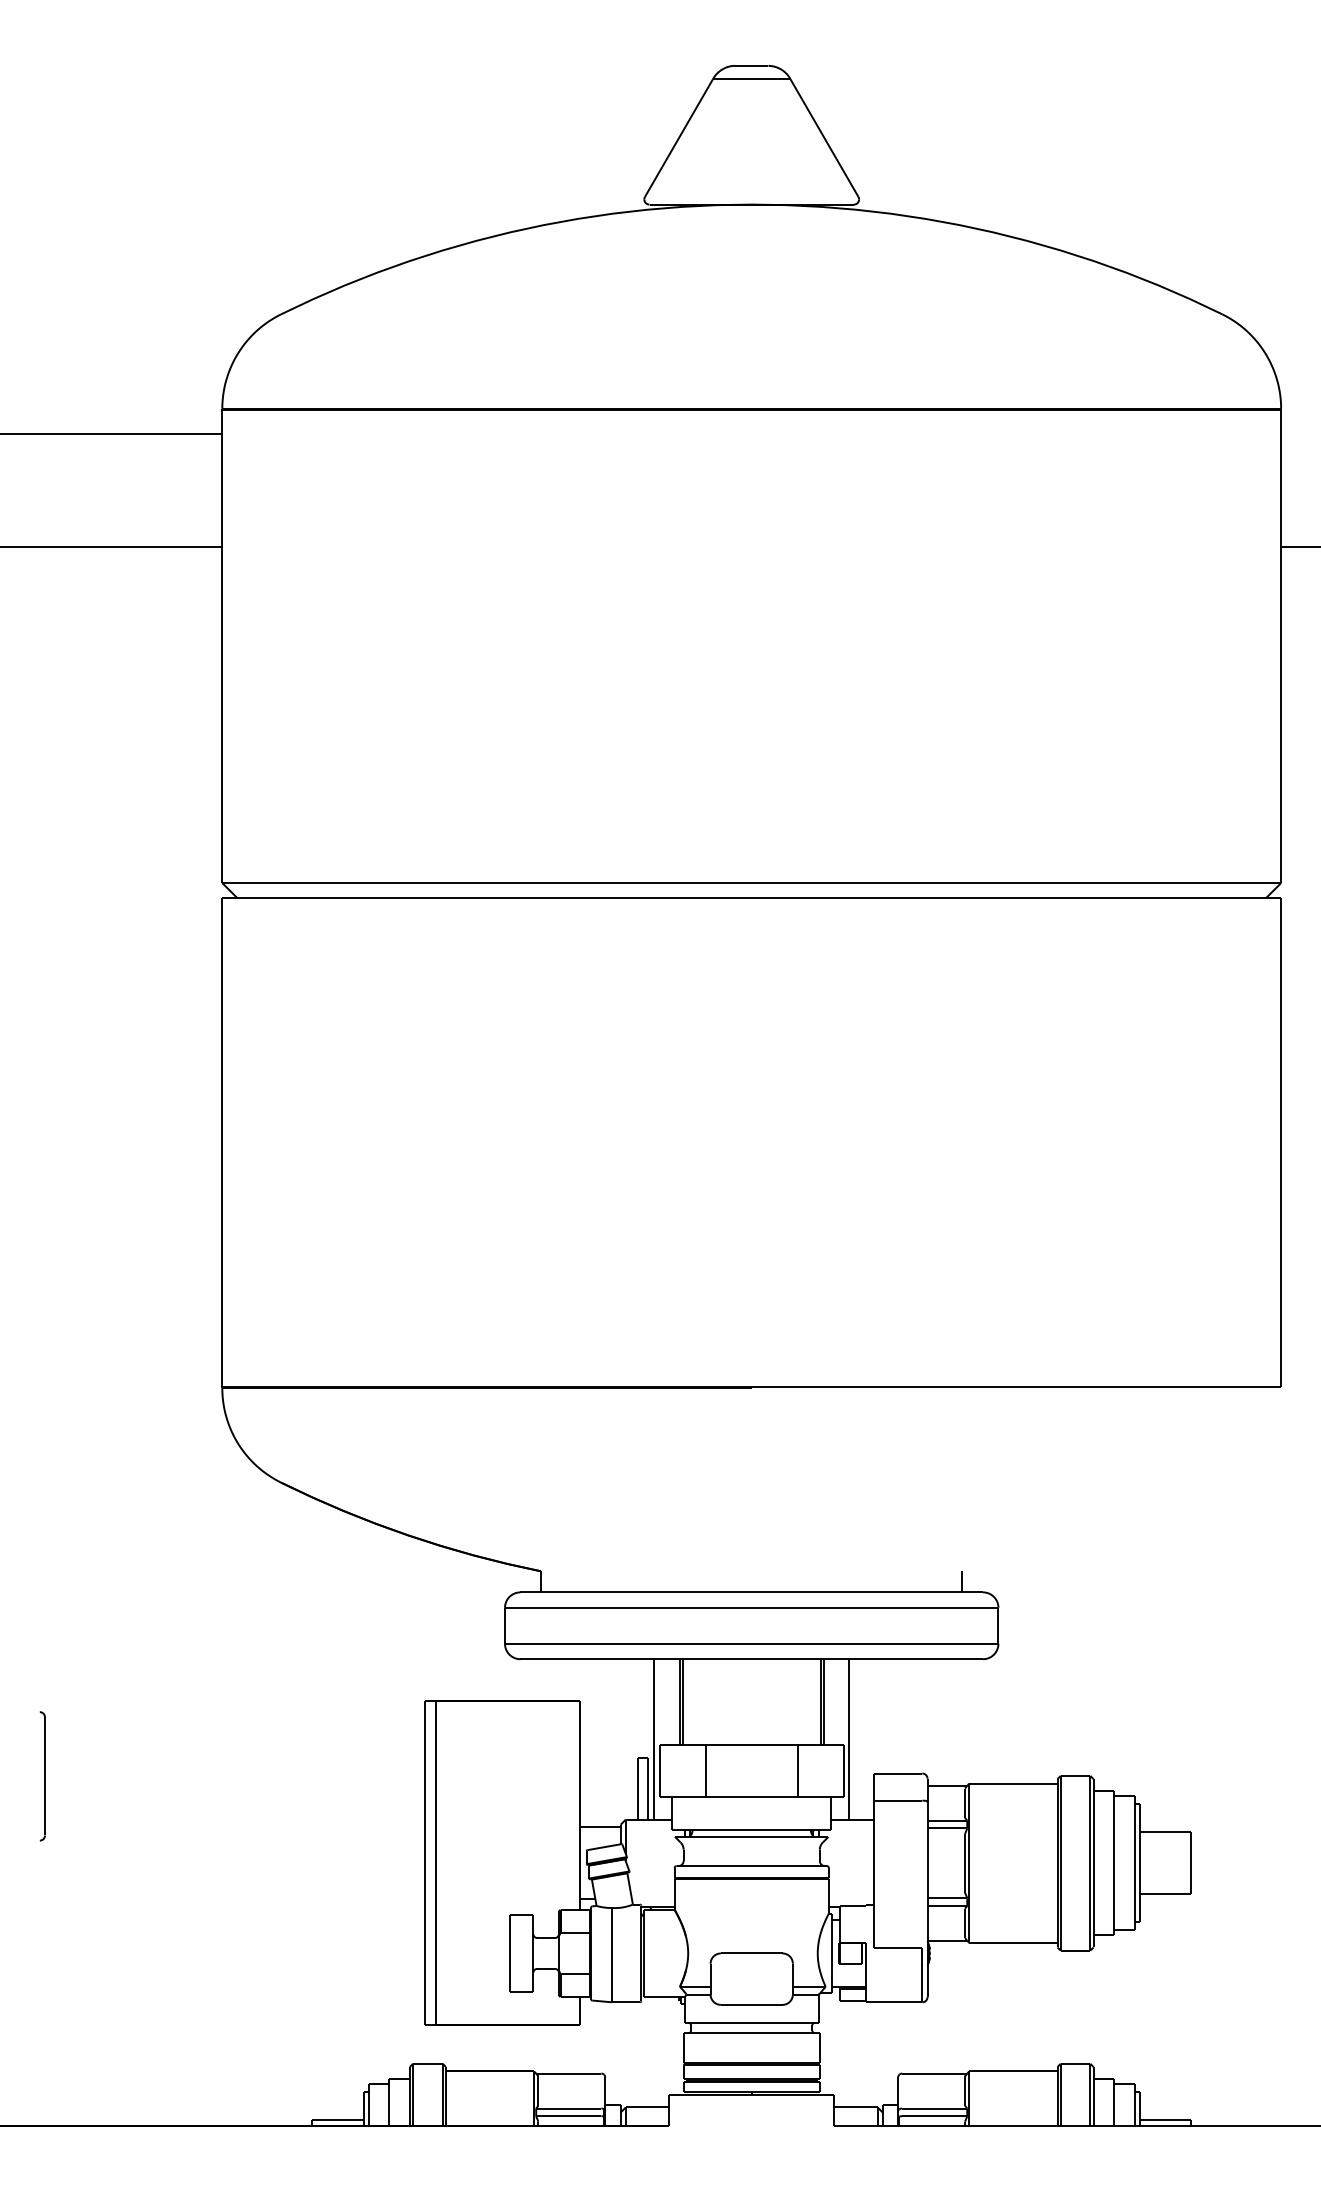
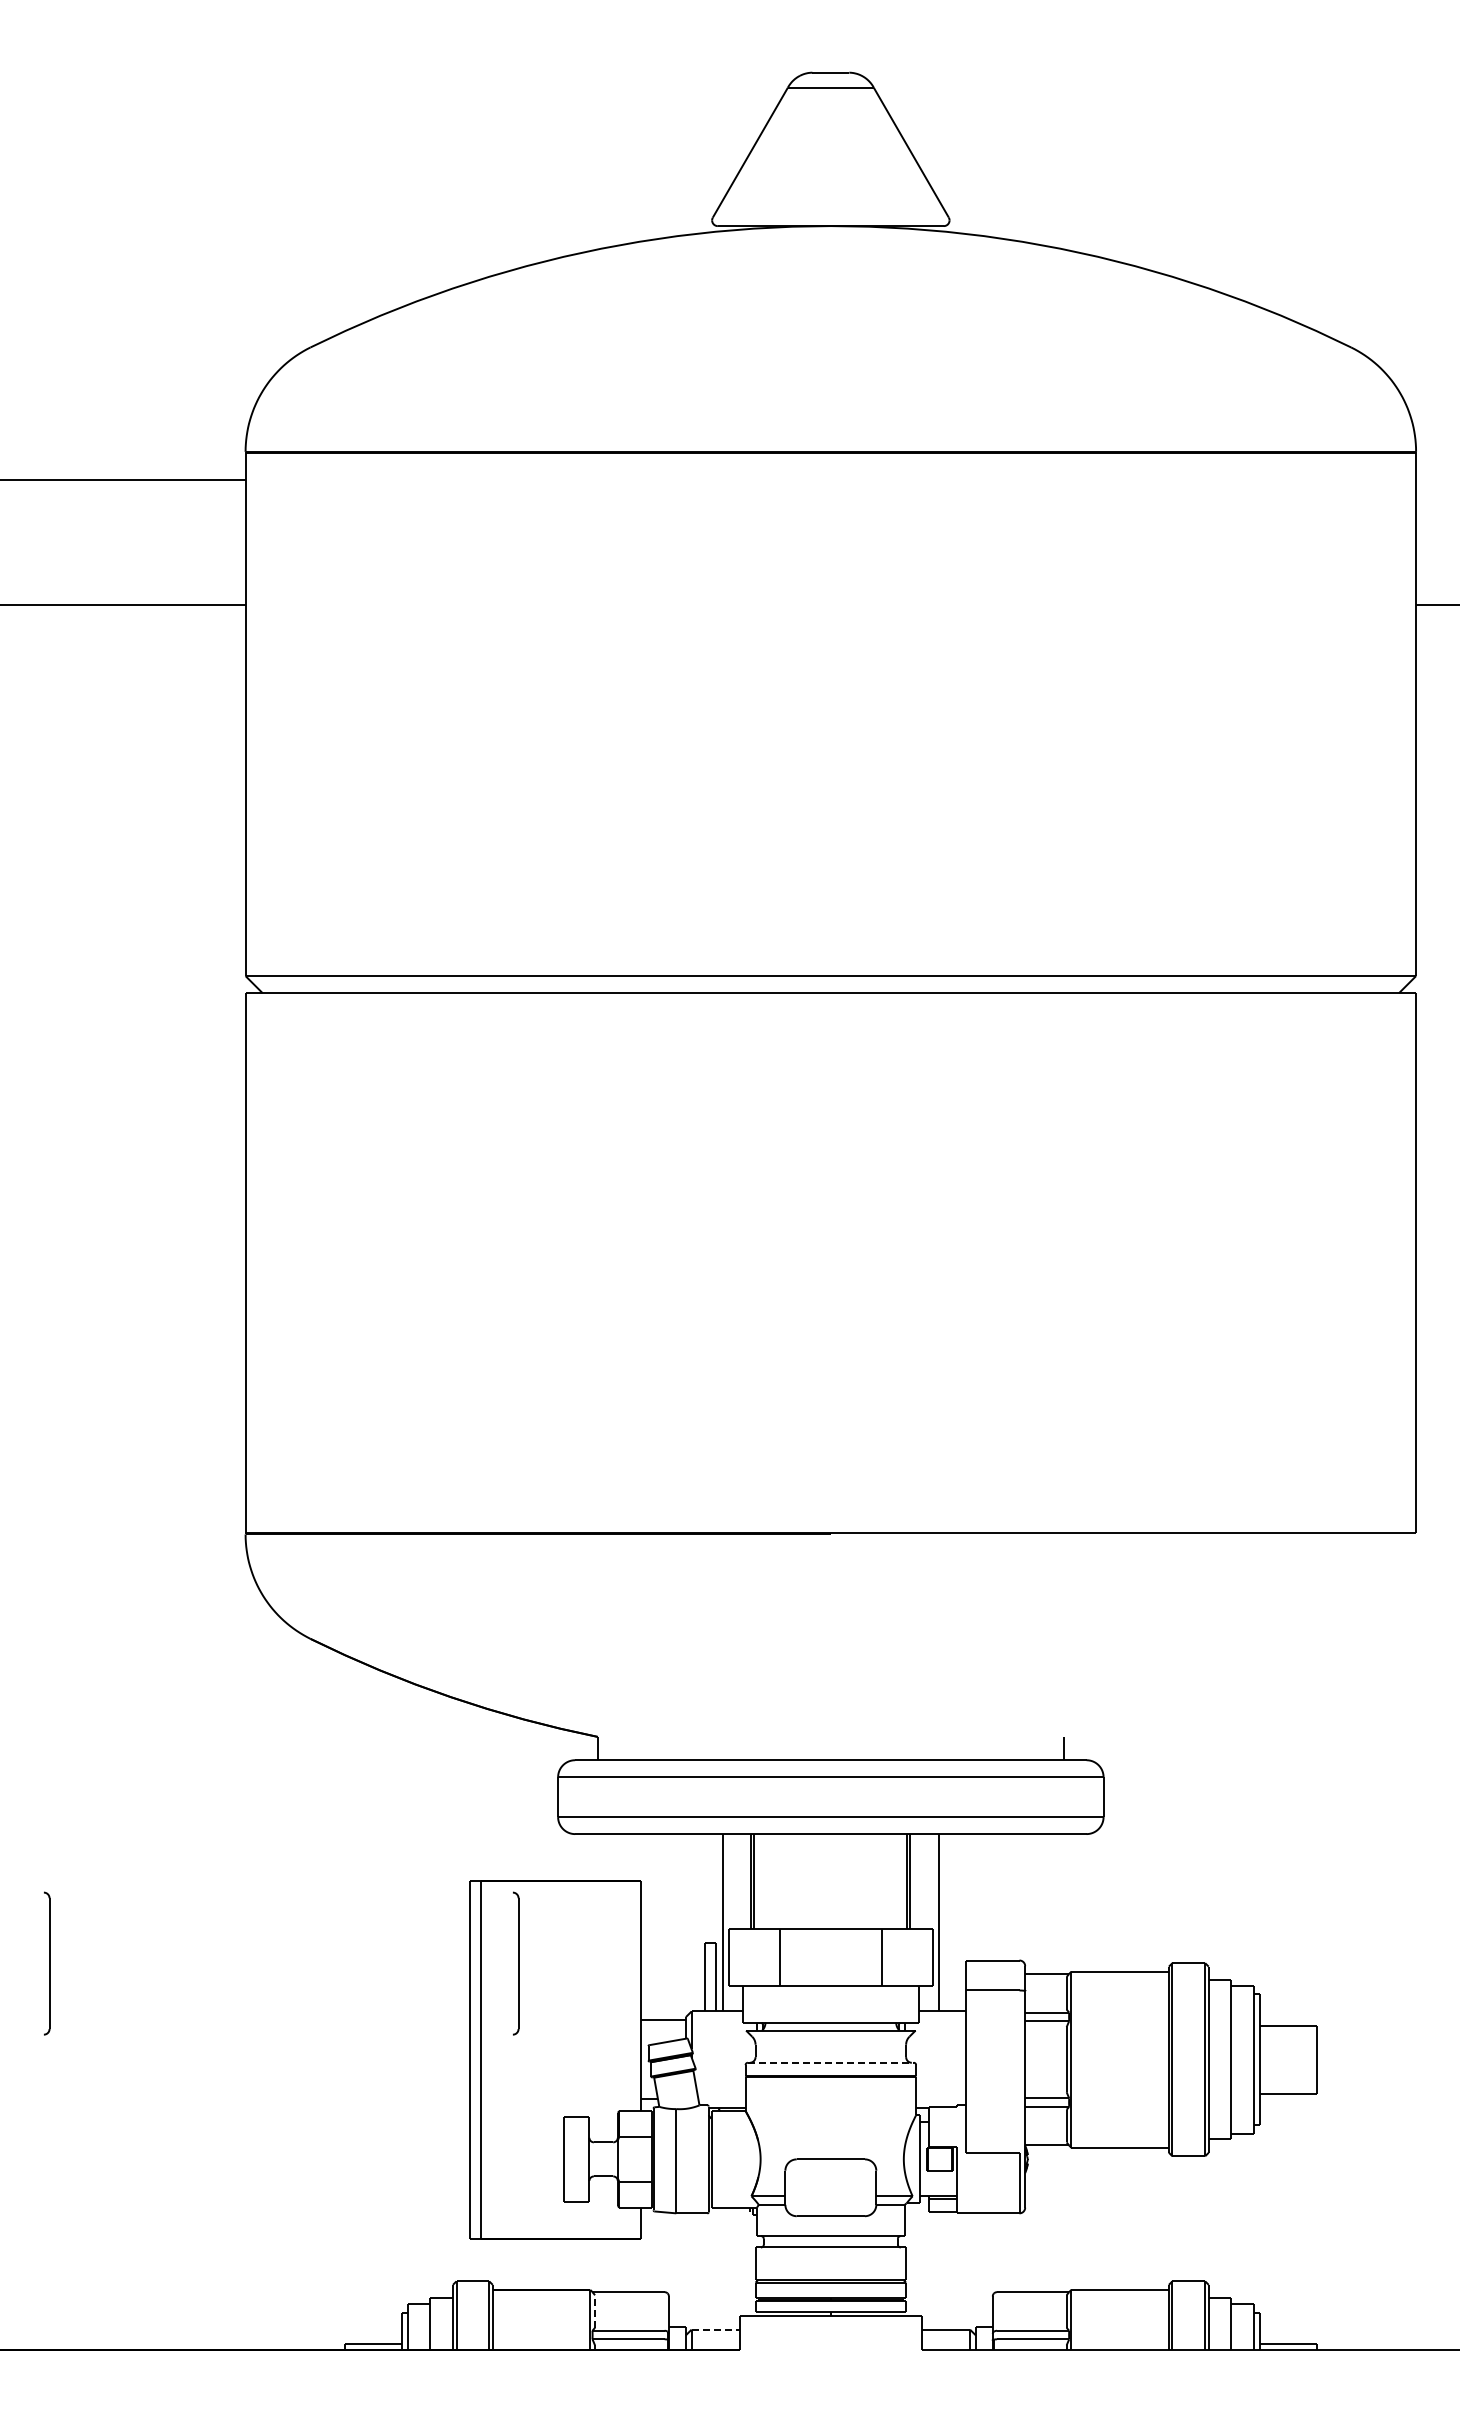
part: (467, 1776) -> (516, 1963), added
line: (751, 1865) -> (830, 2062), solid -> dashed
line: (538, 2090) -> (595, 2310), solid -> dashed
line: (648, 2107) -> (716, 2329), solid -> dashed

